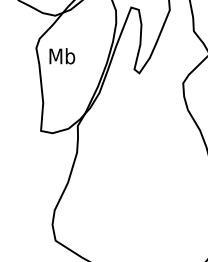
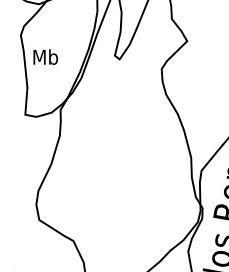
text: (62, 55) -> (45, 56), moved

